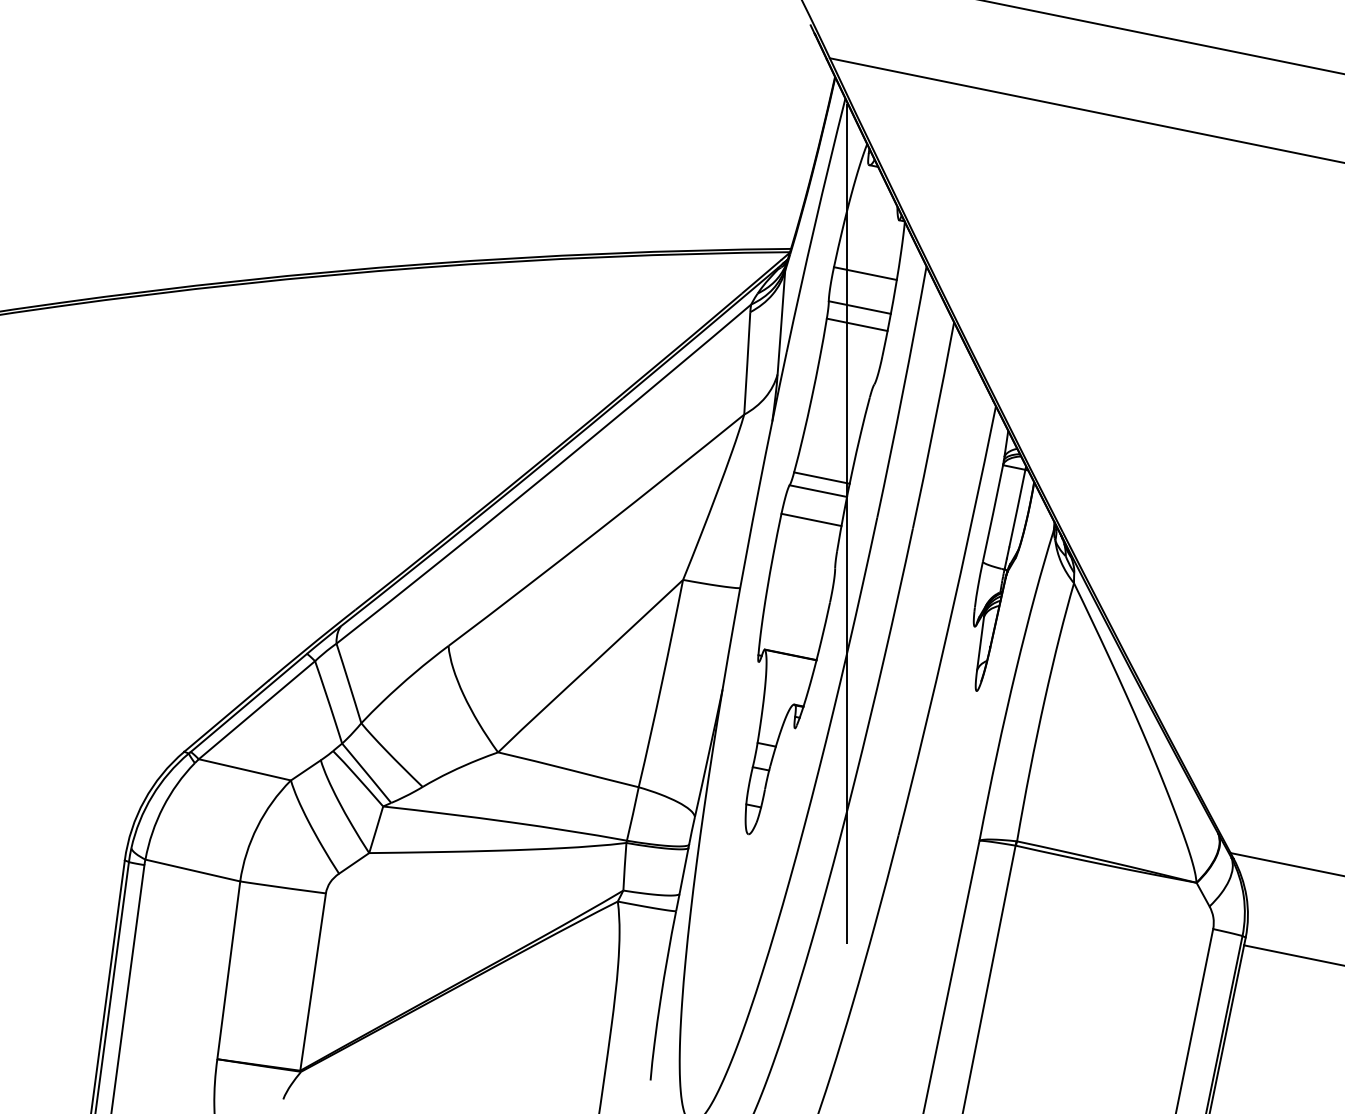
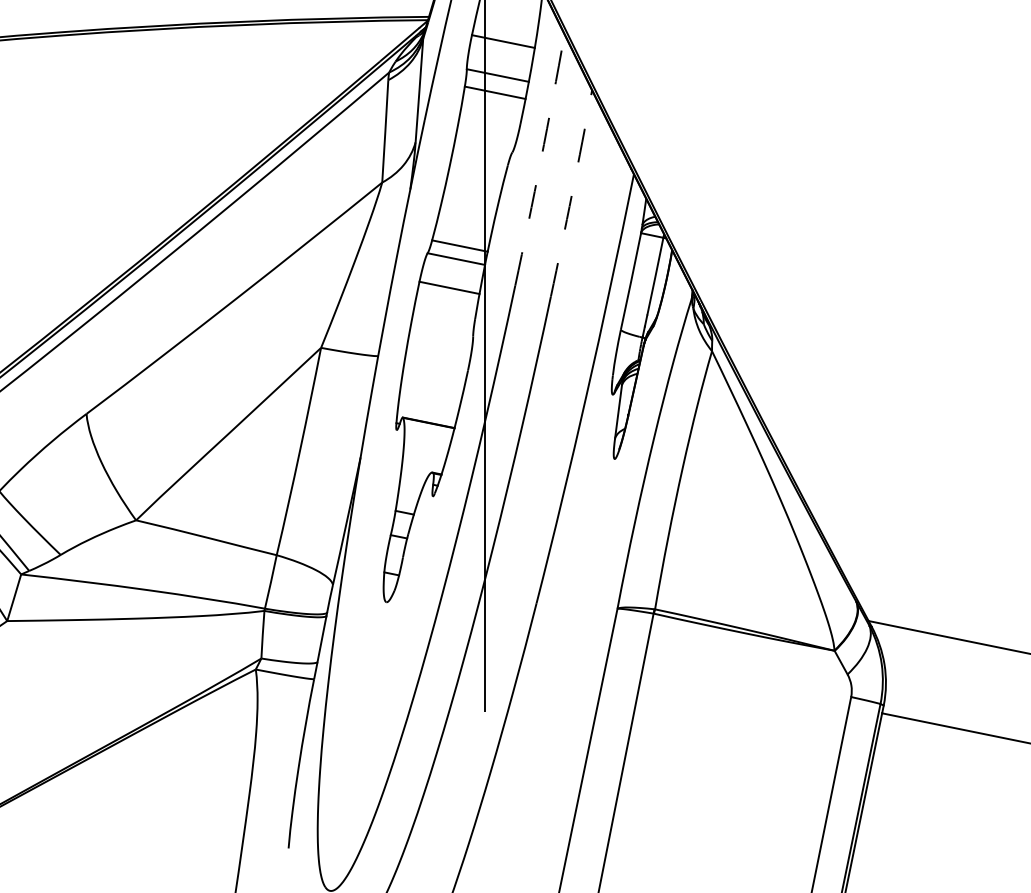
arc: (902, 392) -> (540, 160), solid -> dashed
arc: (934, 425) -> (572, 193), solid -> dashed

